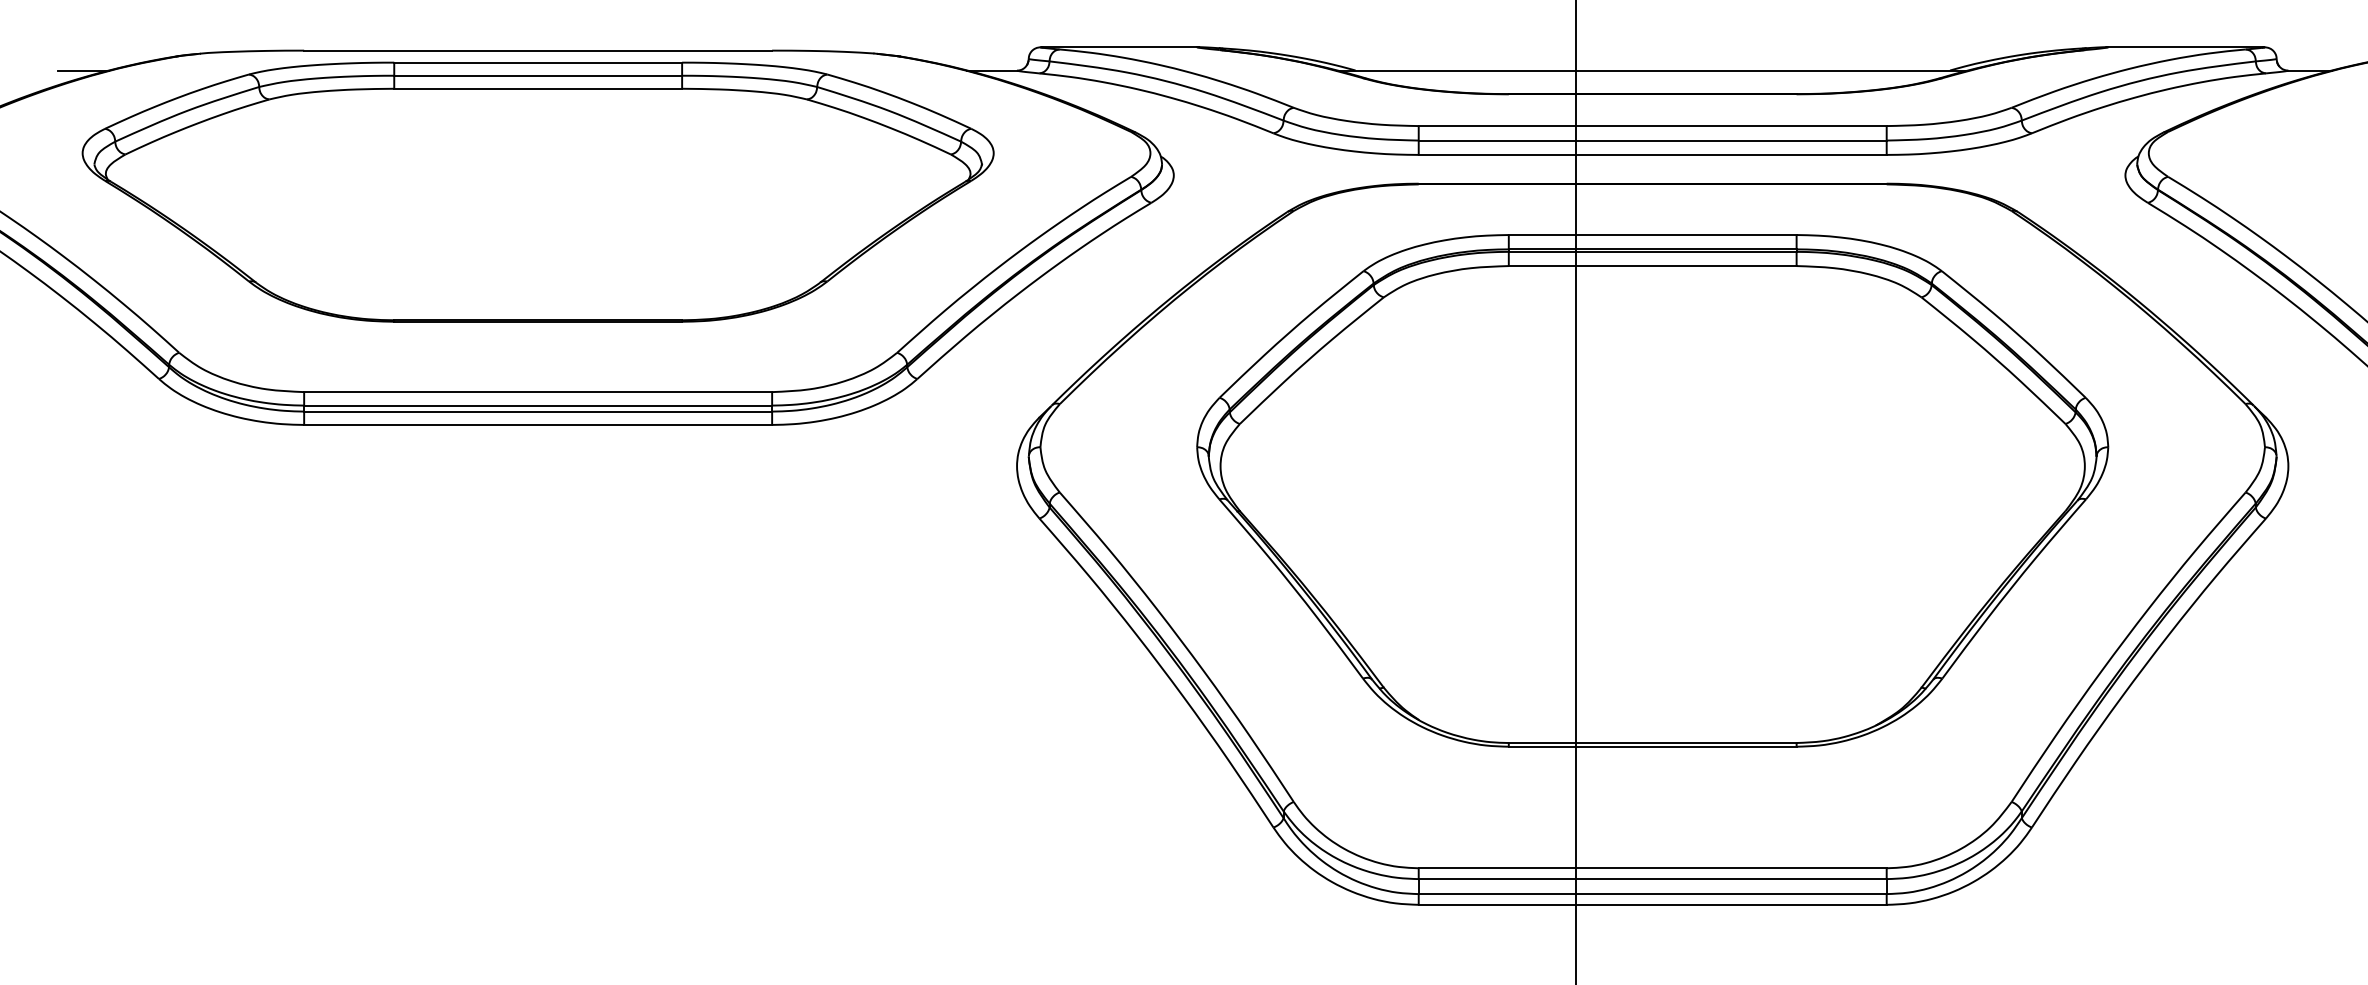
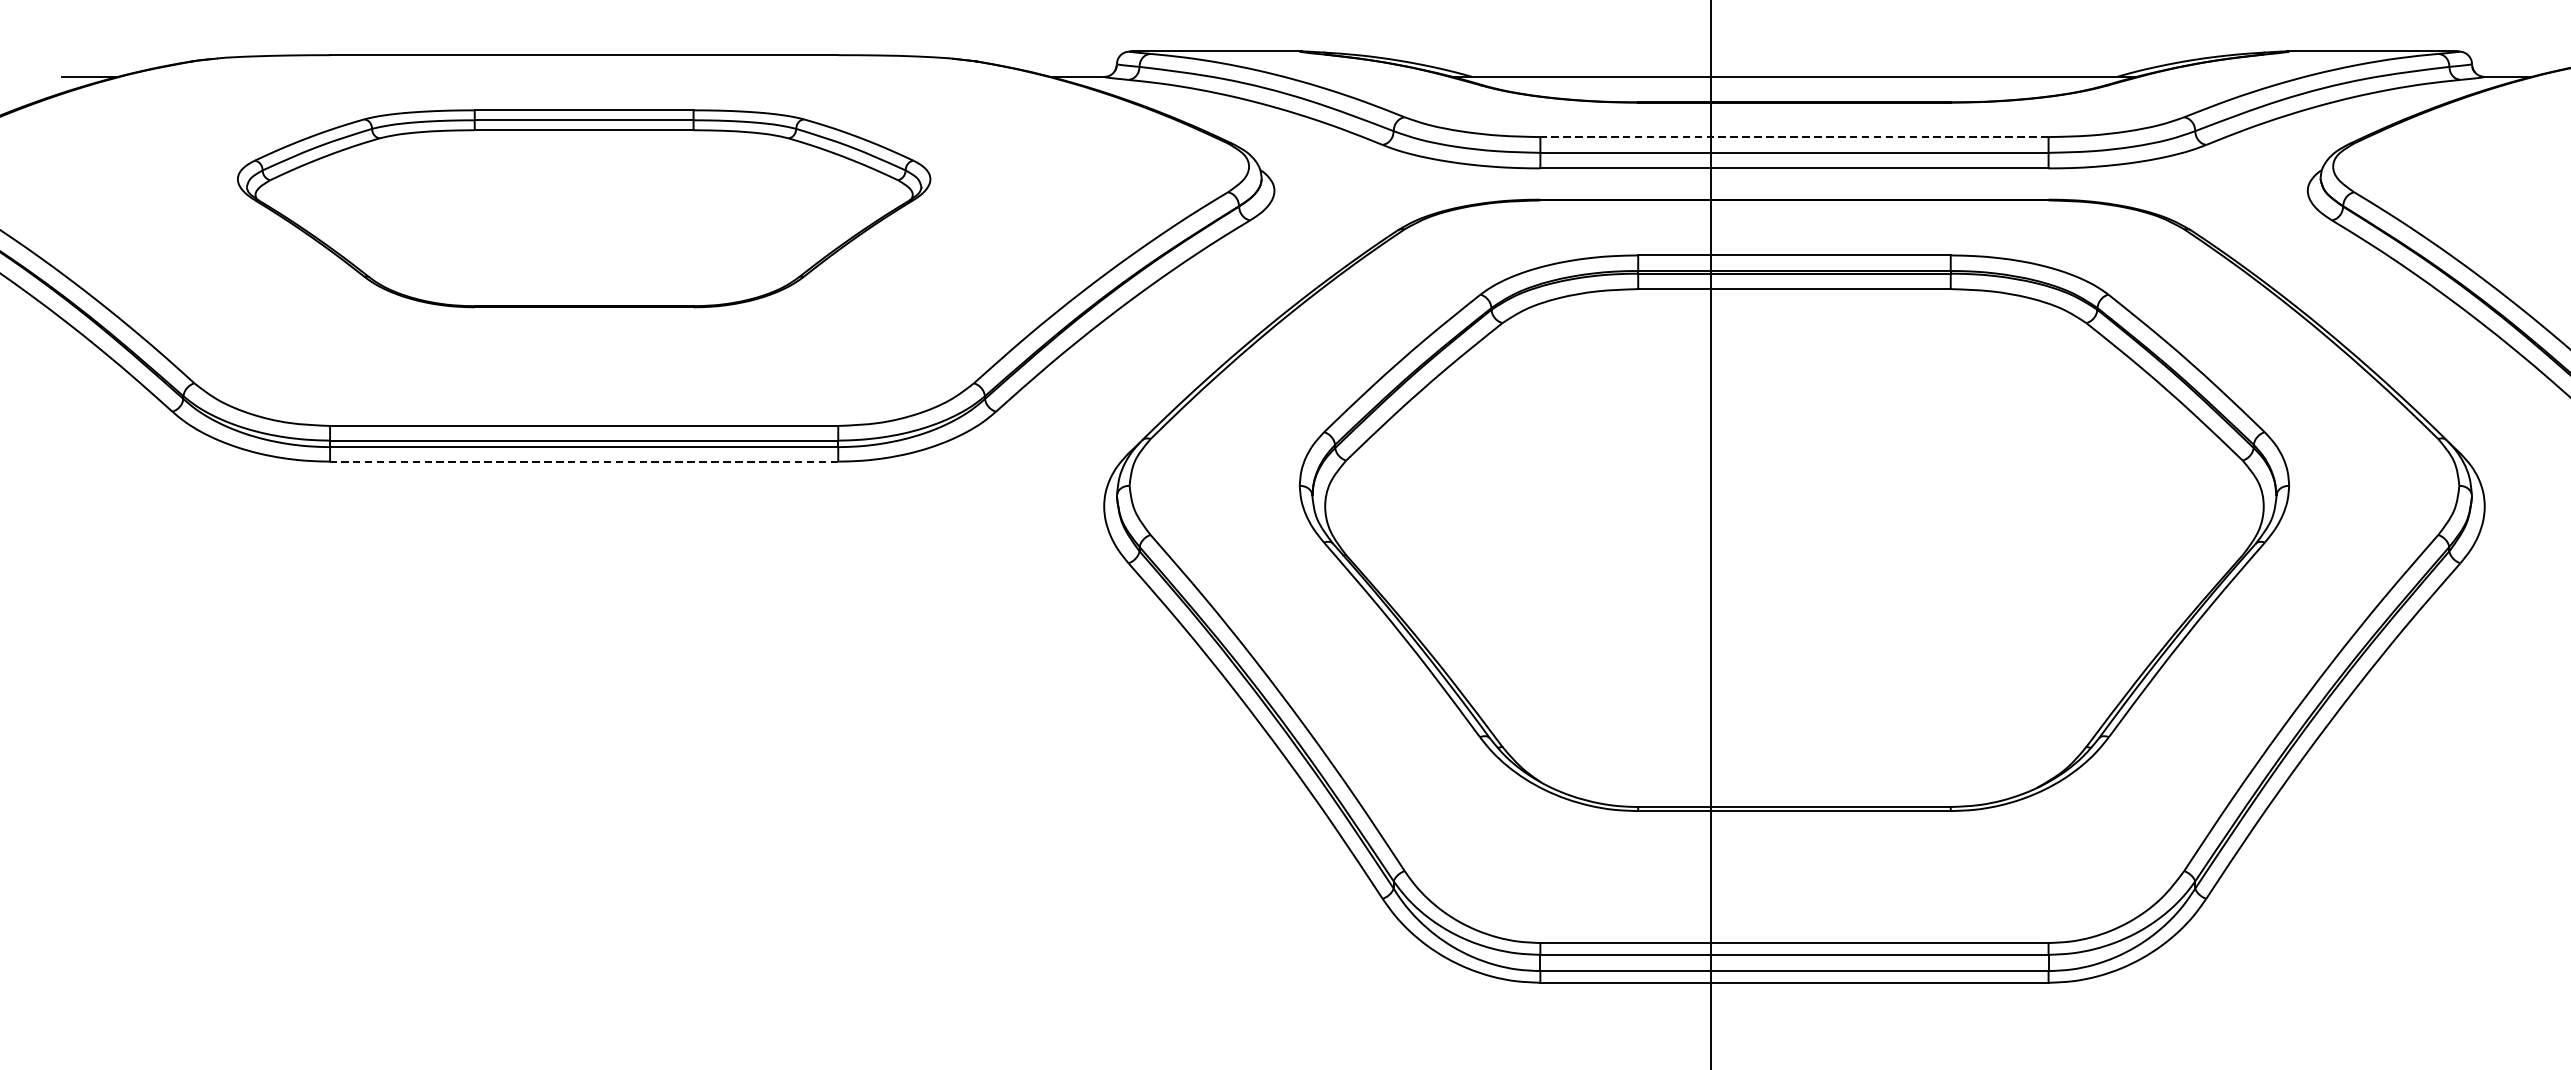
line: (1652, 126) -> (1794, 137), solid -> dashed
part: (537, 191) -> (583, 208), size x0.7
line: (538, 424) -> (584, 461), solid -> dashed

